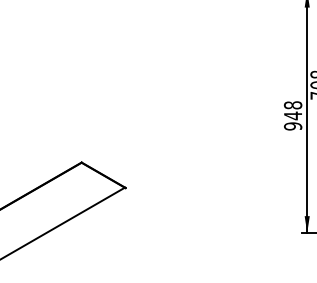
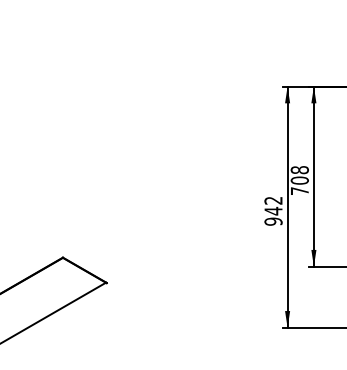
text: (293, 105) -> (273, 200), 948 -> 942

